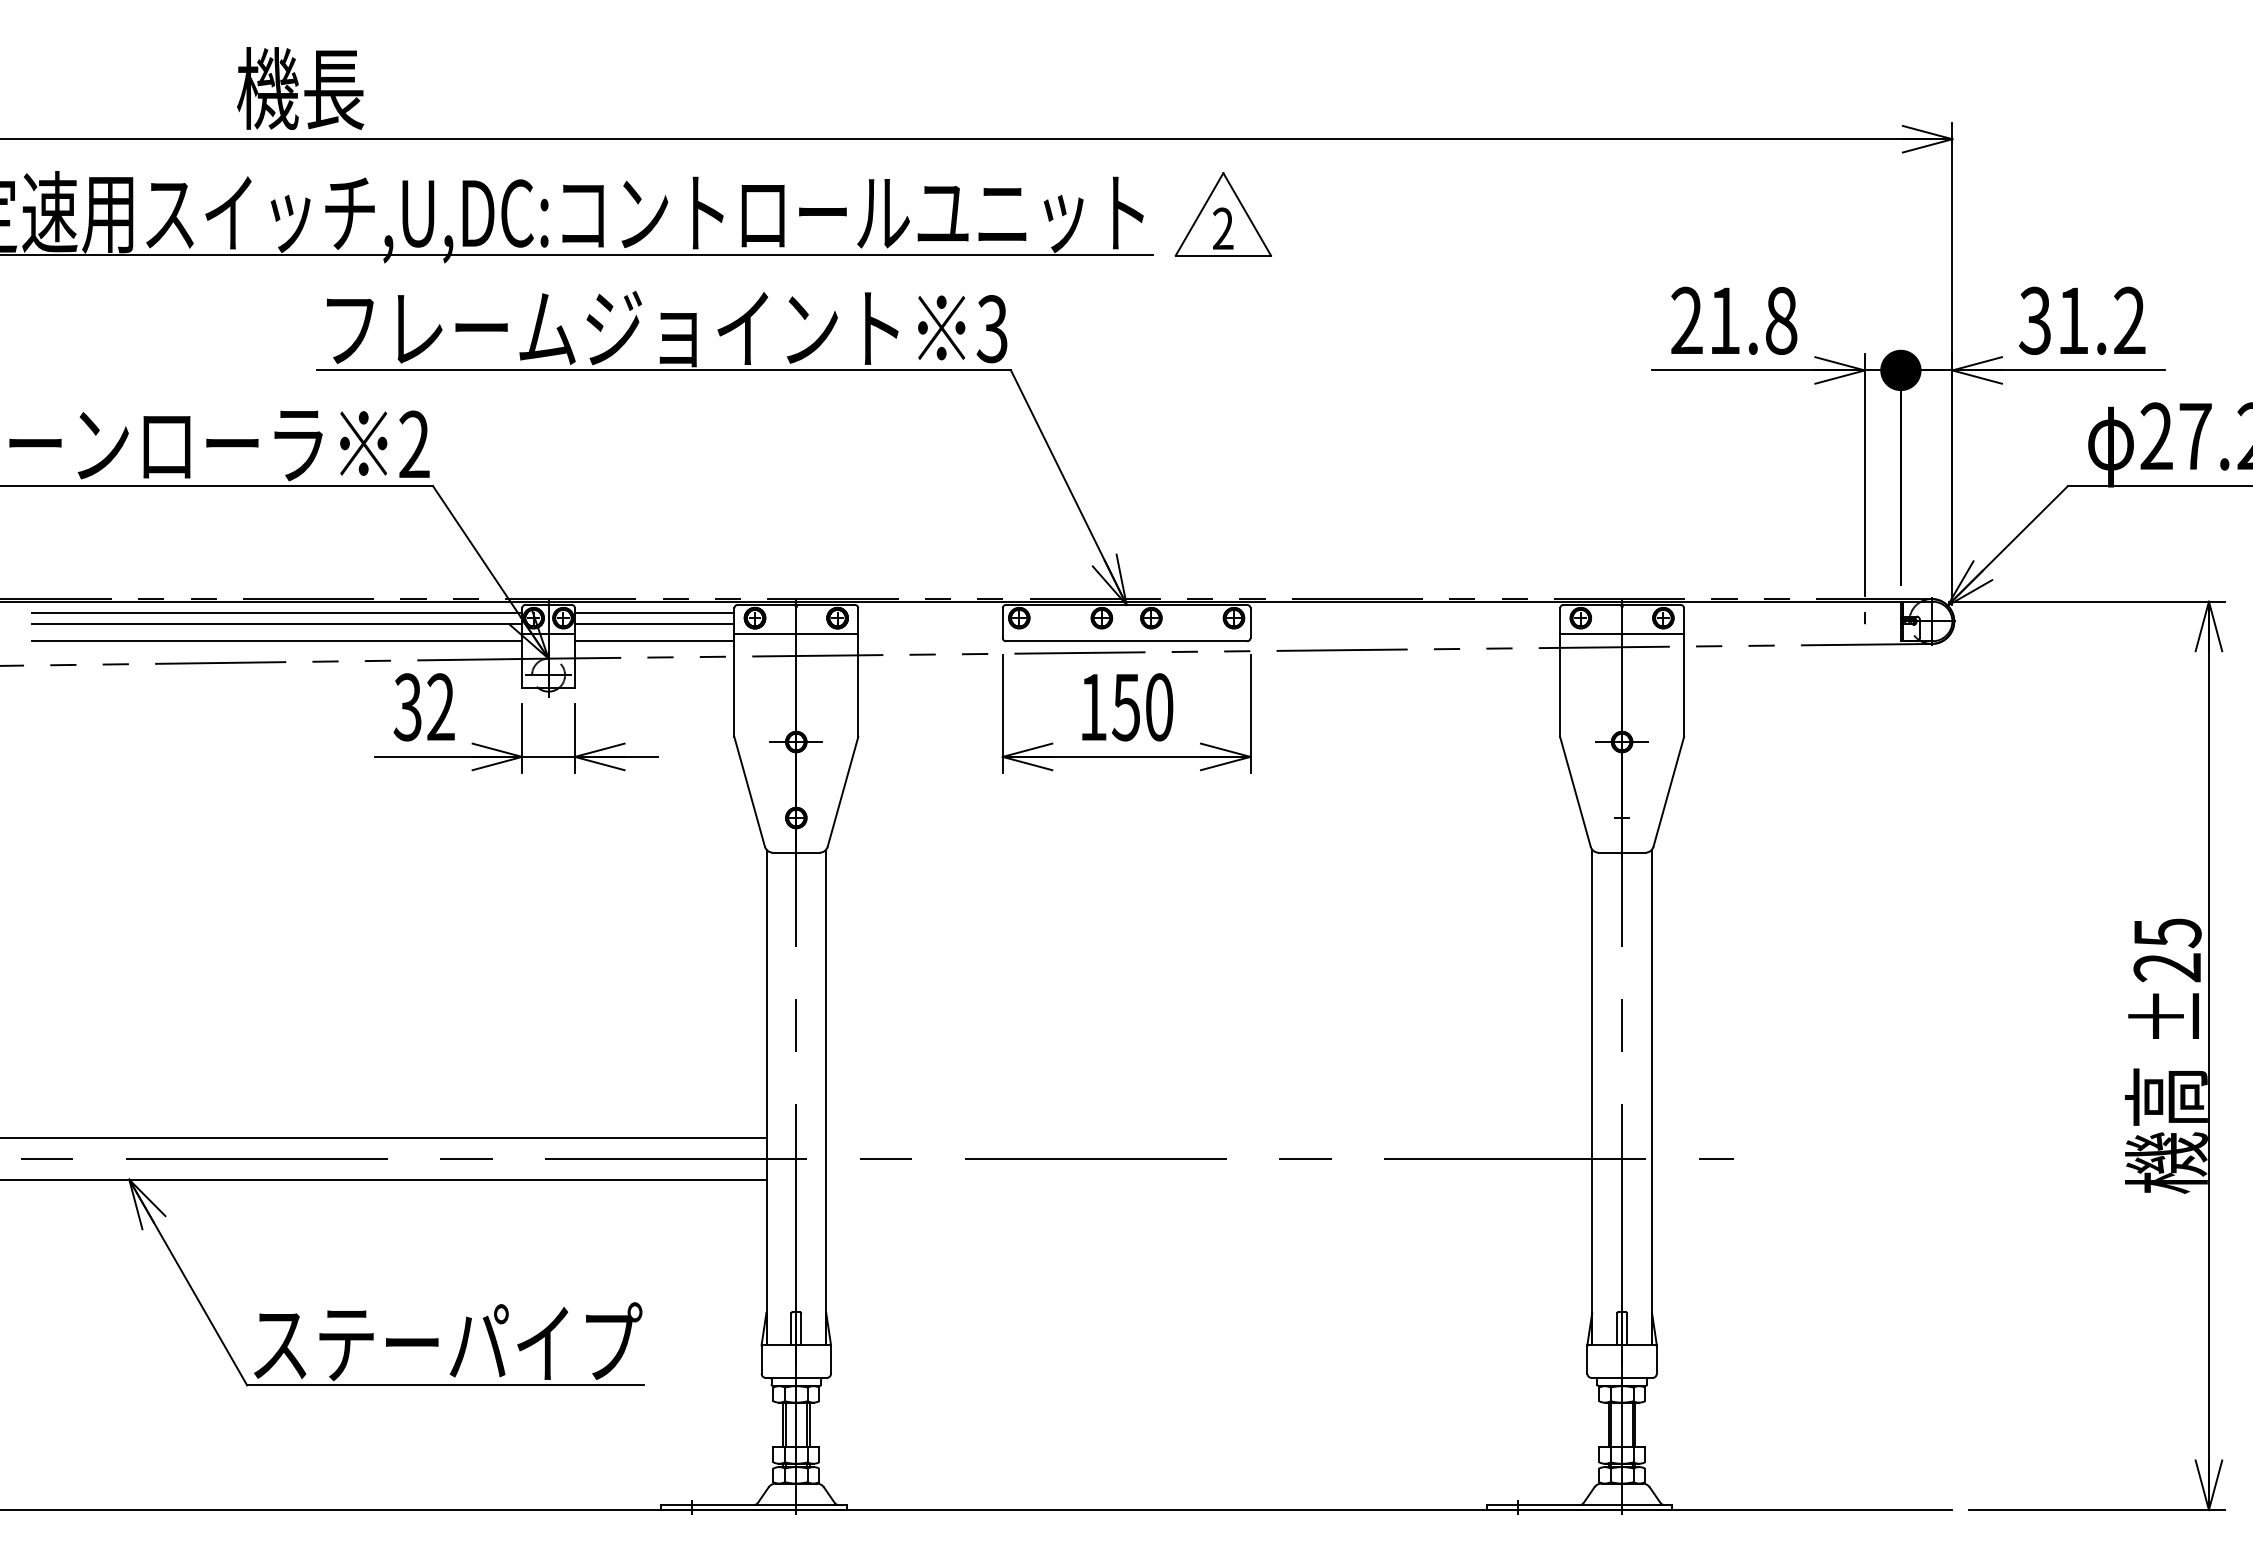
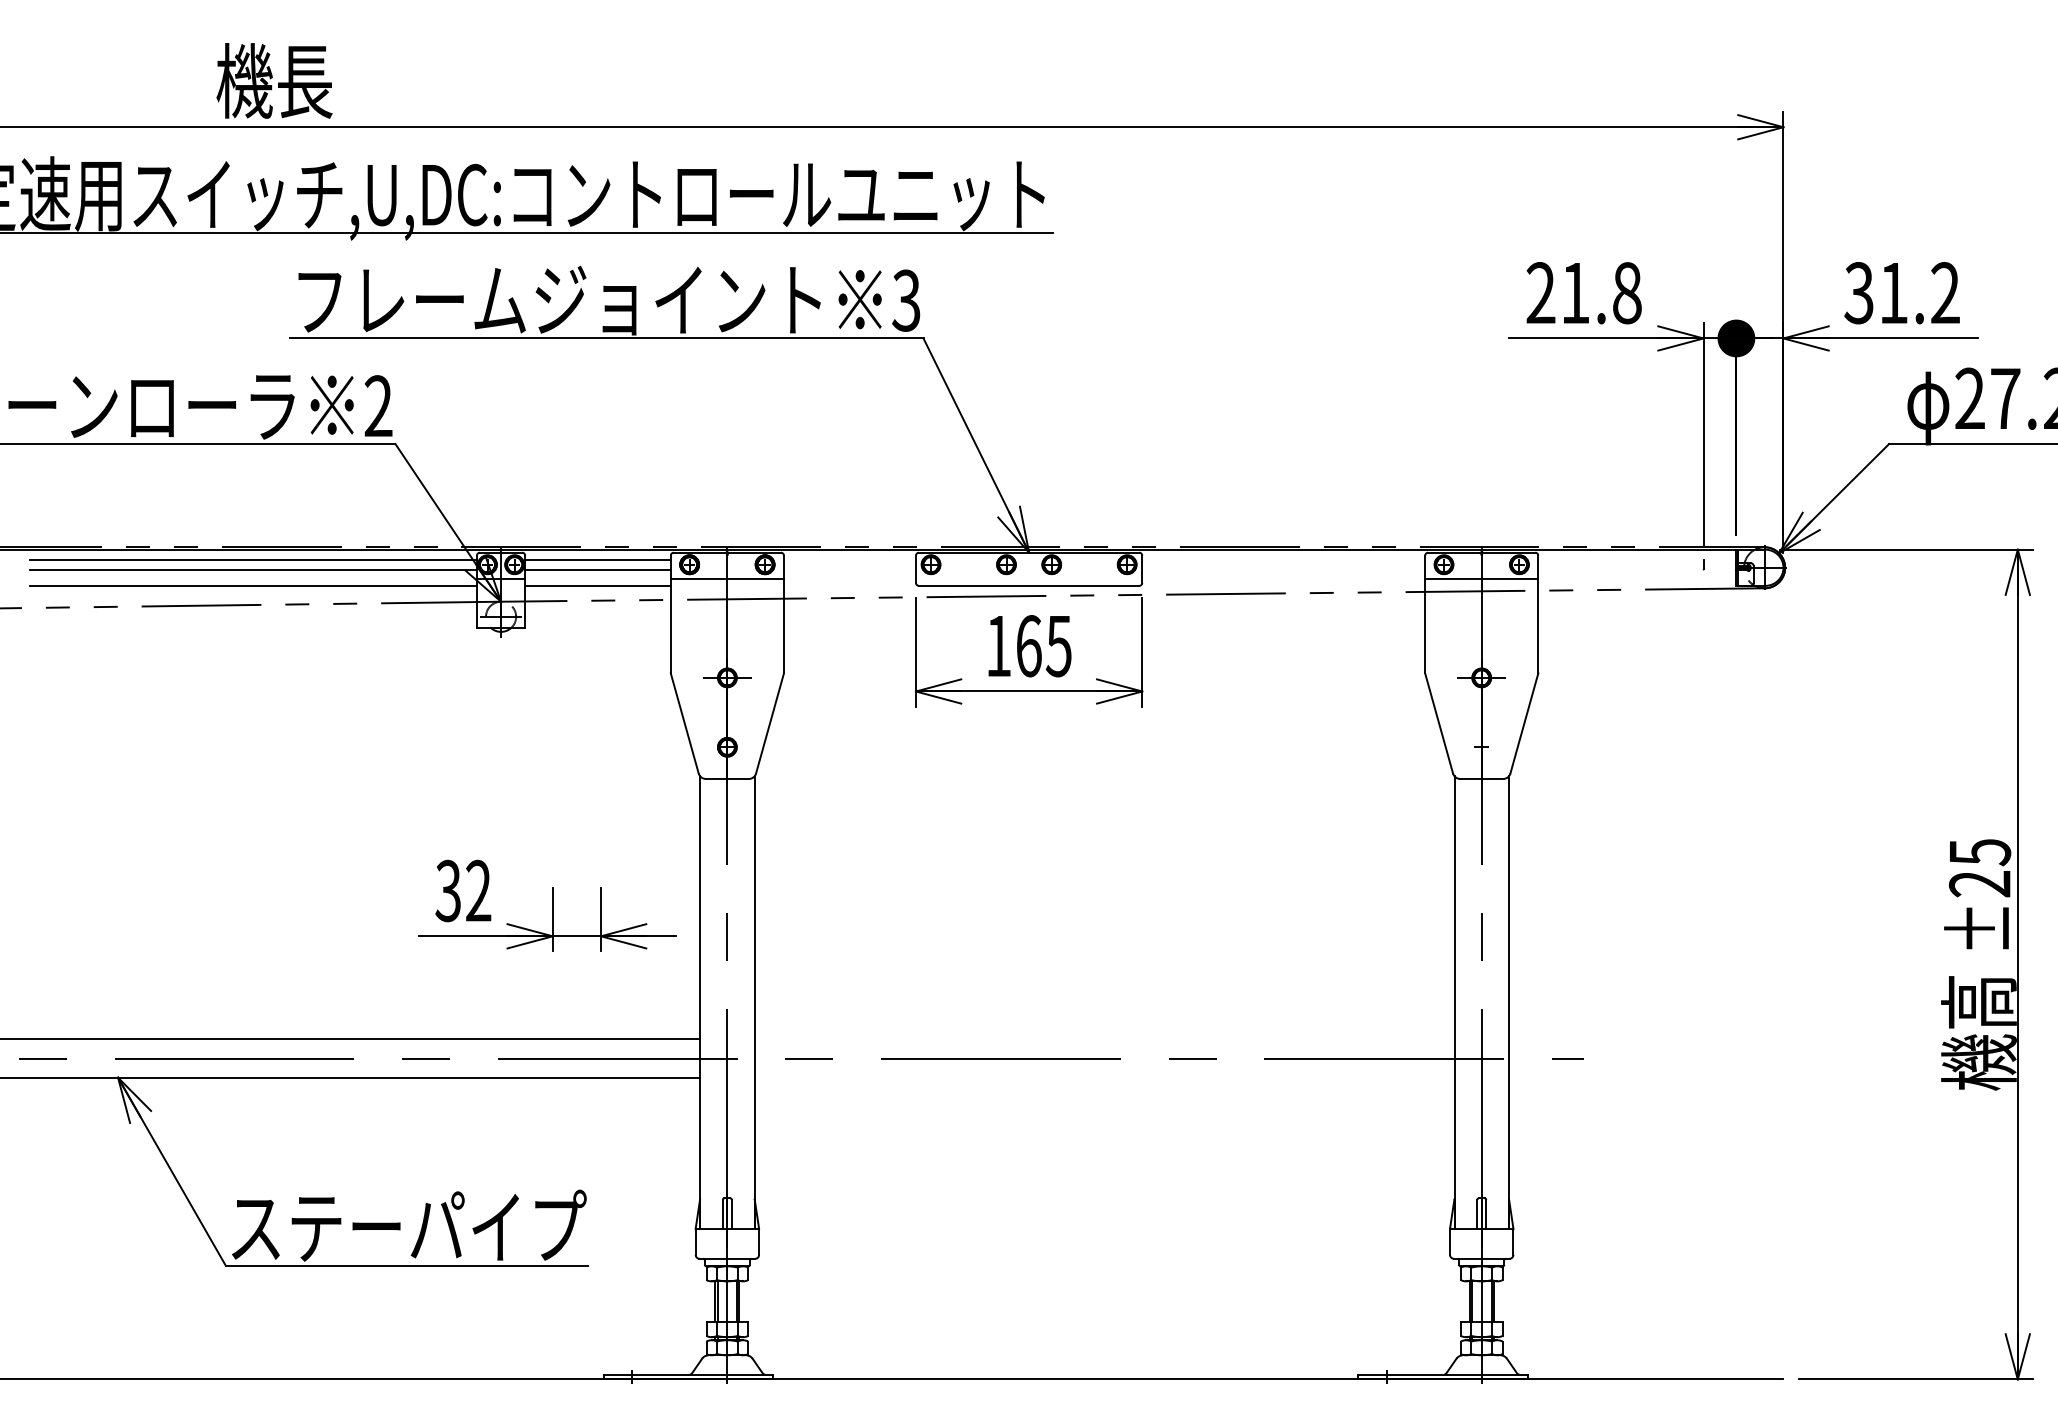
part: (1222, 214) -> (1116, 196), removed
text: (1142, 707) -> (1043, 646), 150 -> 165
part: (516, 723) -> (547, 905), moved

